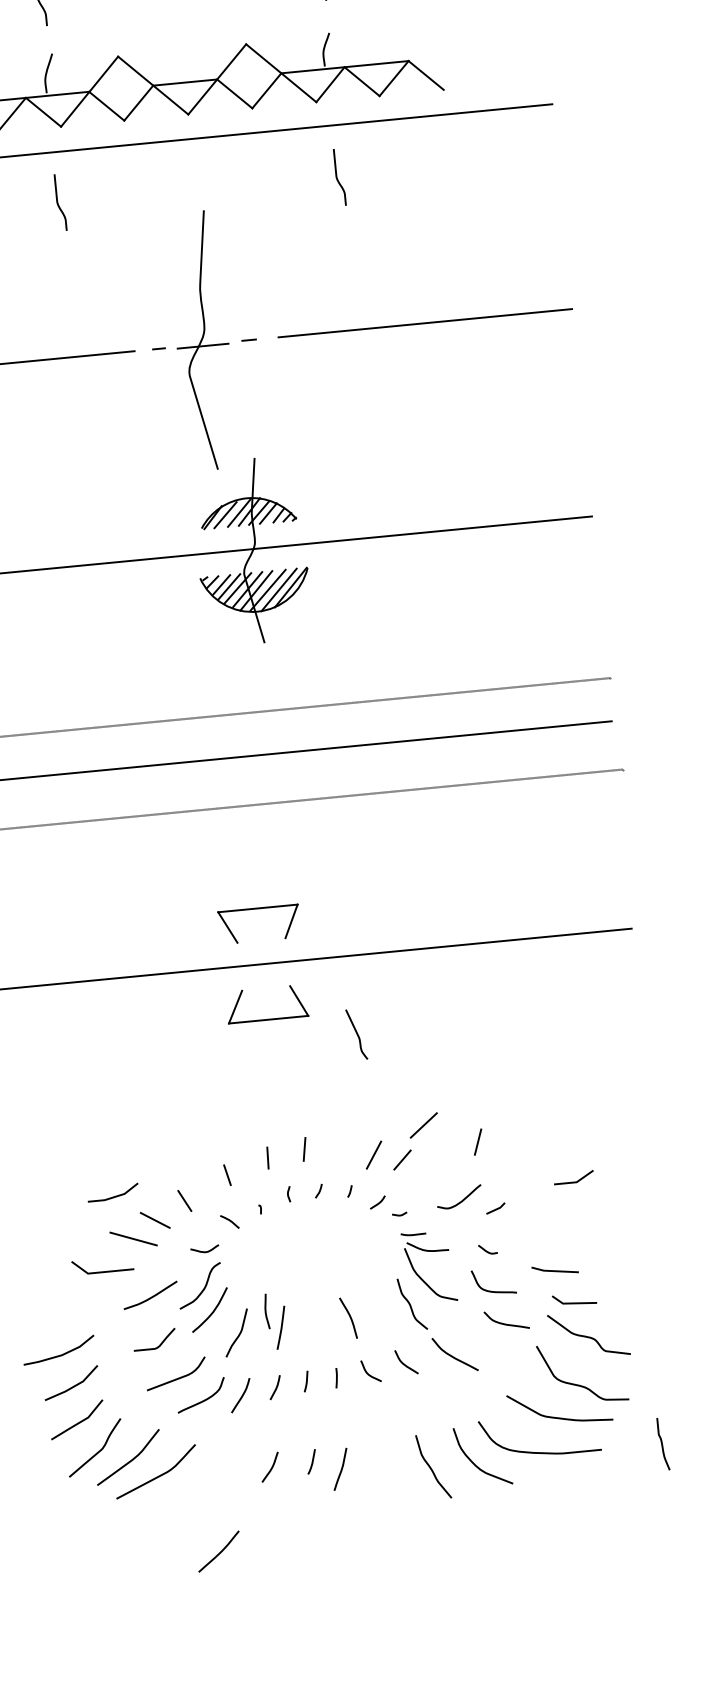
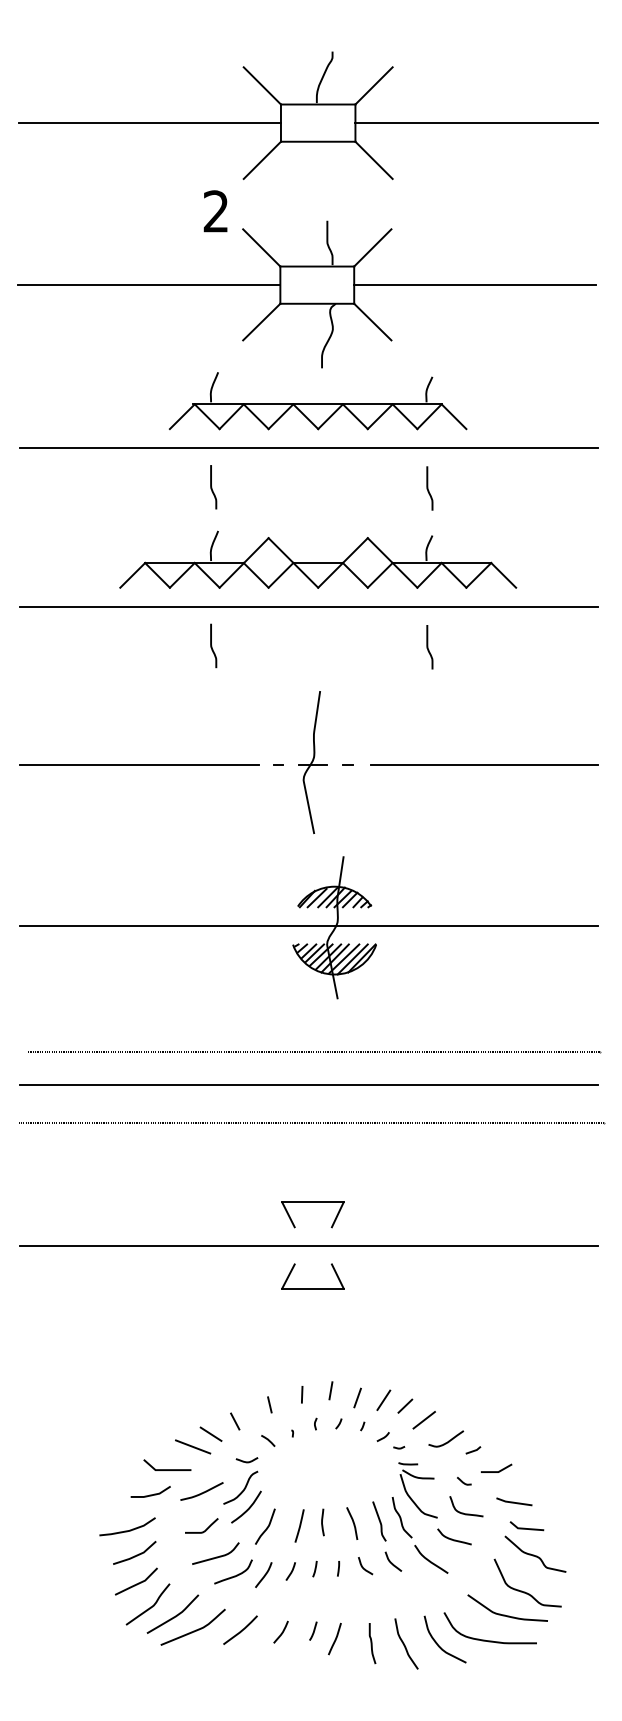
part: (202, 340) -> (312, 762), size x0.71
curve: (356, 1034) -> (379, 1521), moved
line: (422, 1125) -> (423, 1420), moved
line: (477, 1141) -> (357, 1397), moved
line: (574, 1181) -> (496, 1471), moved
line: (113, 1196) -> (150, 1494), moved
line: (266, 1311) -> (322, 1522), moved
curve: (504, 1322) -> (452, 1538), moved
curve: (663, 1444) -> (372, 1643), moved
curve: (220, 1550) -> (241, 1629), moved

